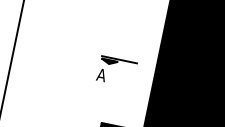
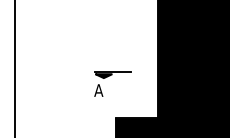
part: (115, 63) -> (110, 76), moved

